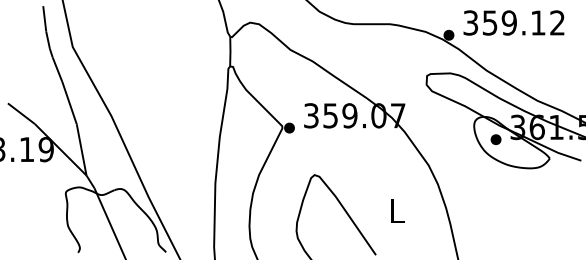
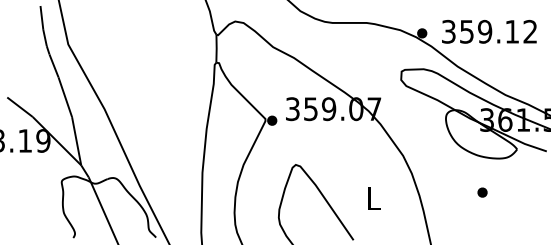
text: (514, 22) -> (489, 31), moved
part: (496, 139) -> (482, 192), moved

